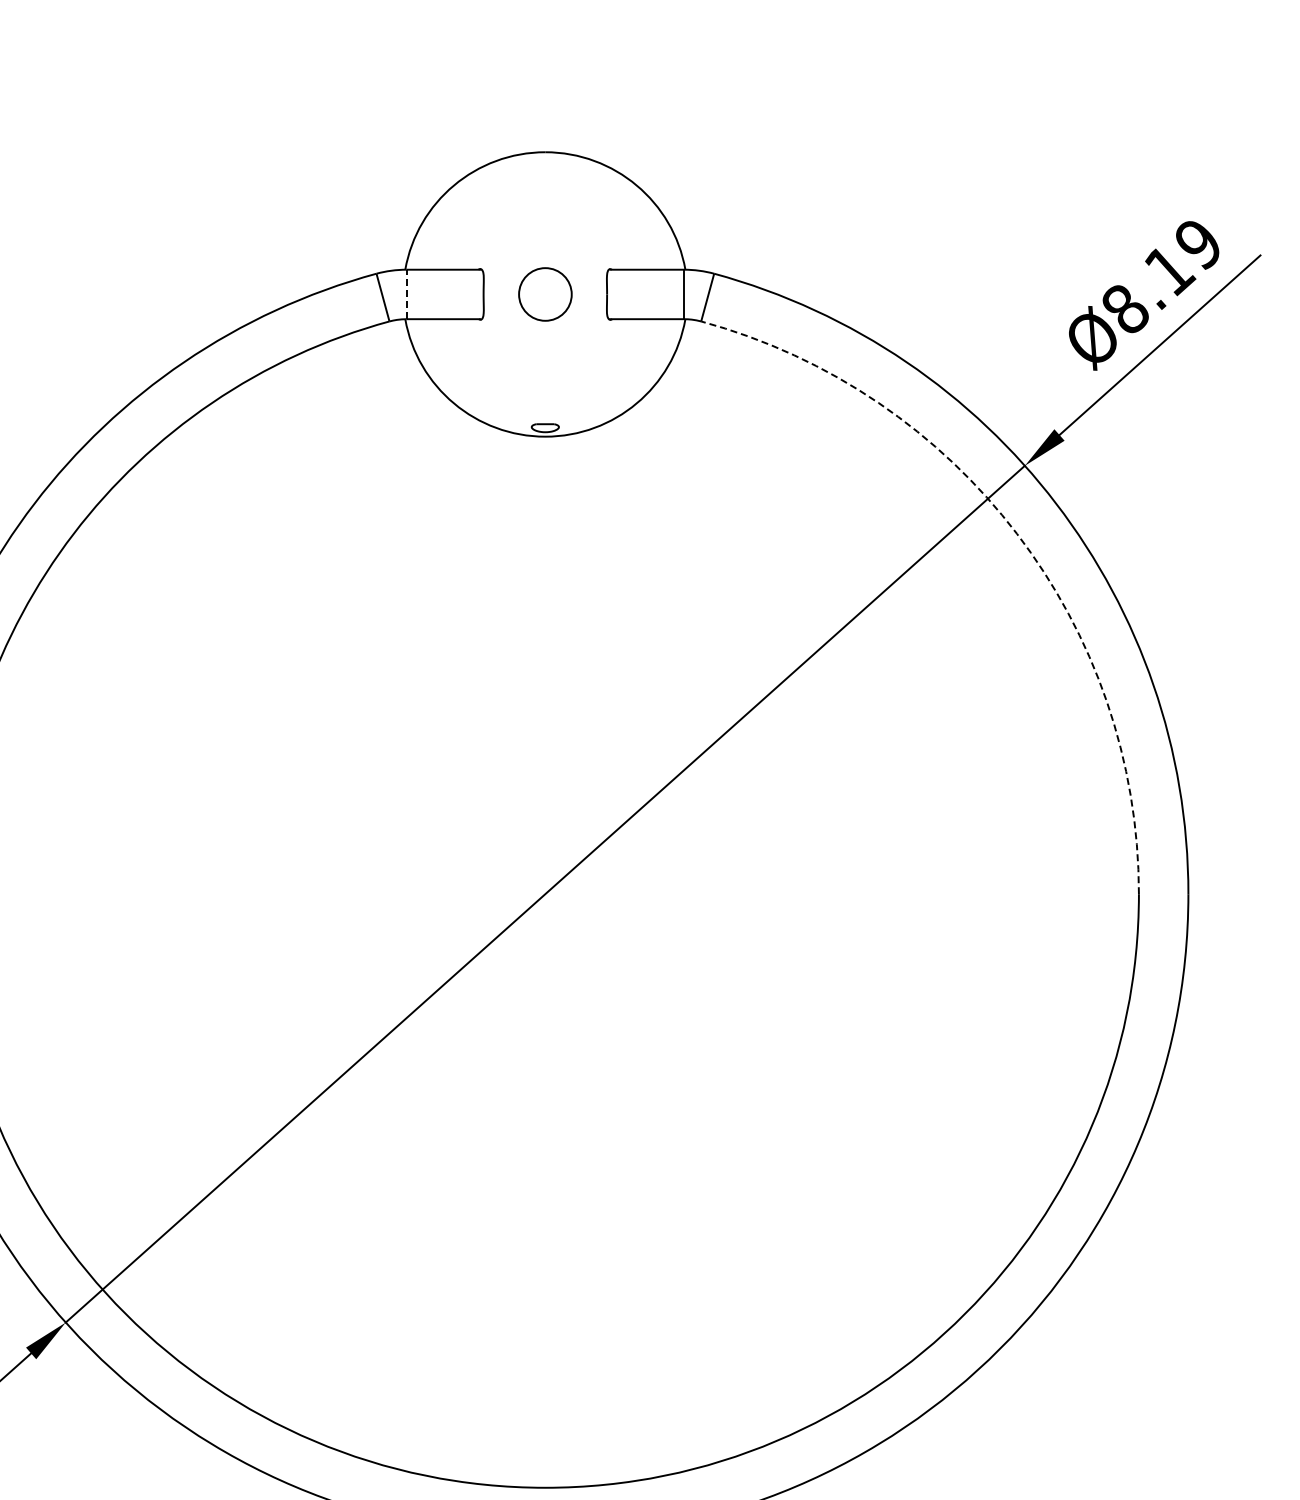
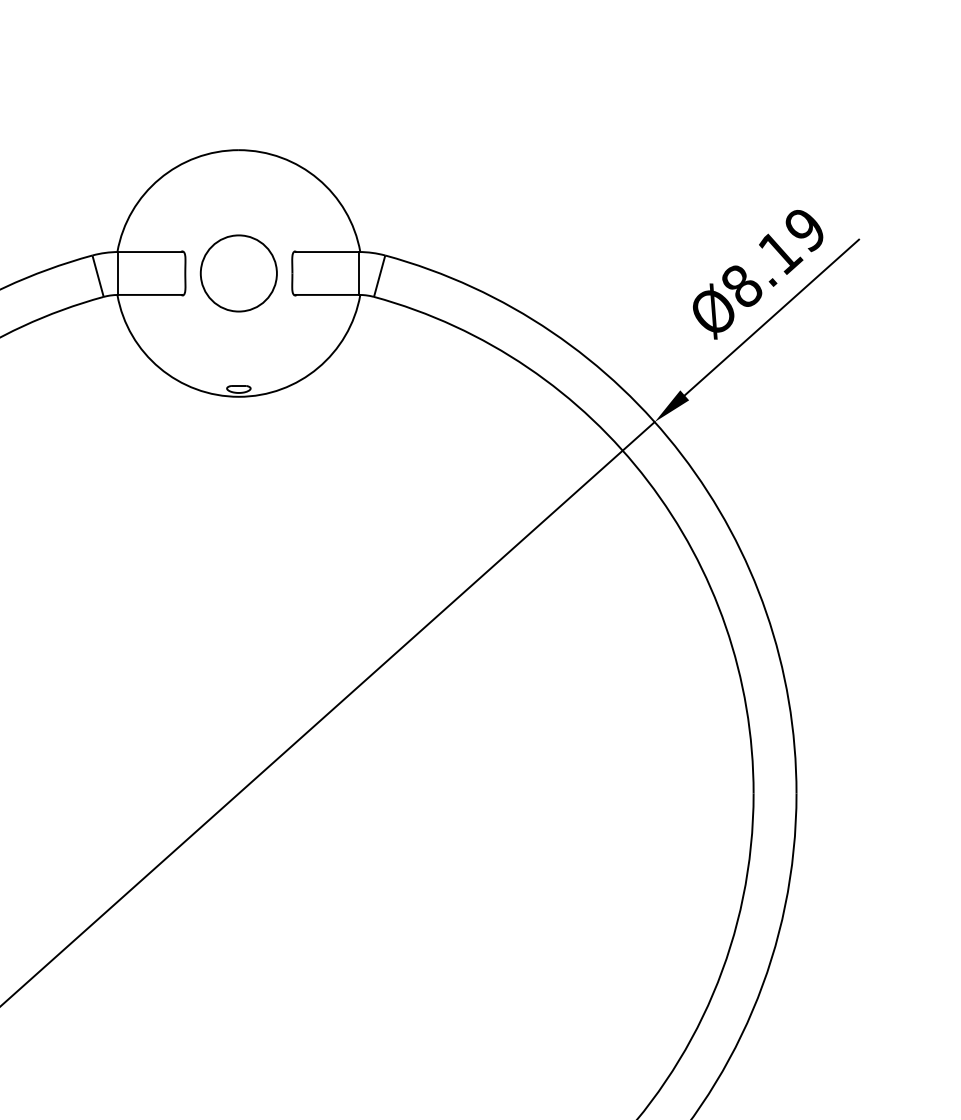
line: (406, 294) -> (118, 273), dashed -> solid
circle: (545, 294) -> (238, 273), size x1.67
arc: (1016, 533) -> (647, 480), dashed -> solid

